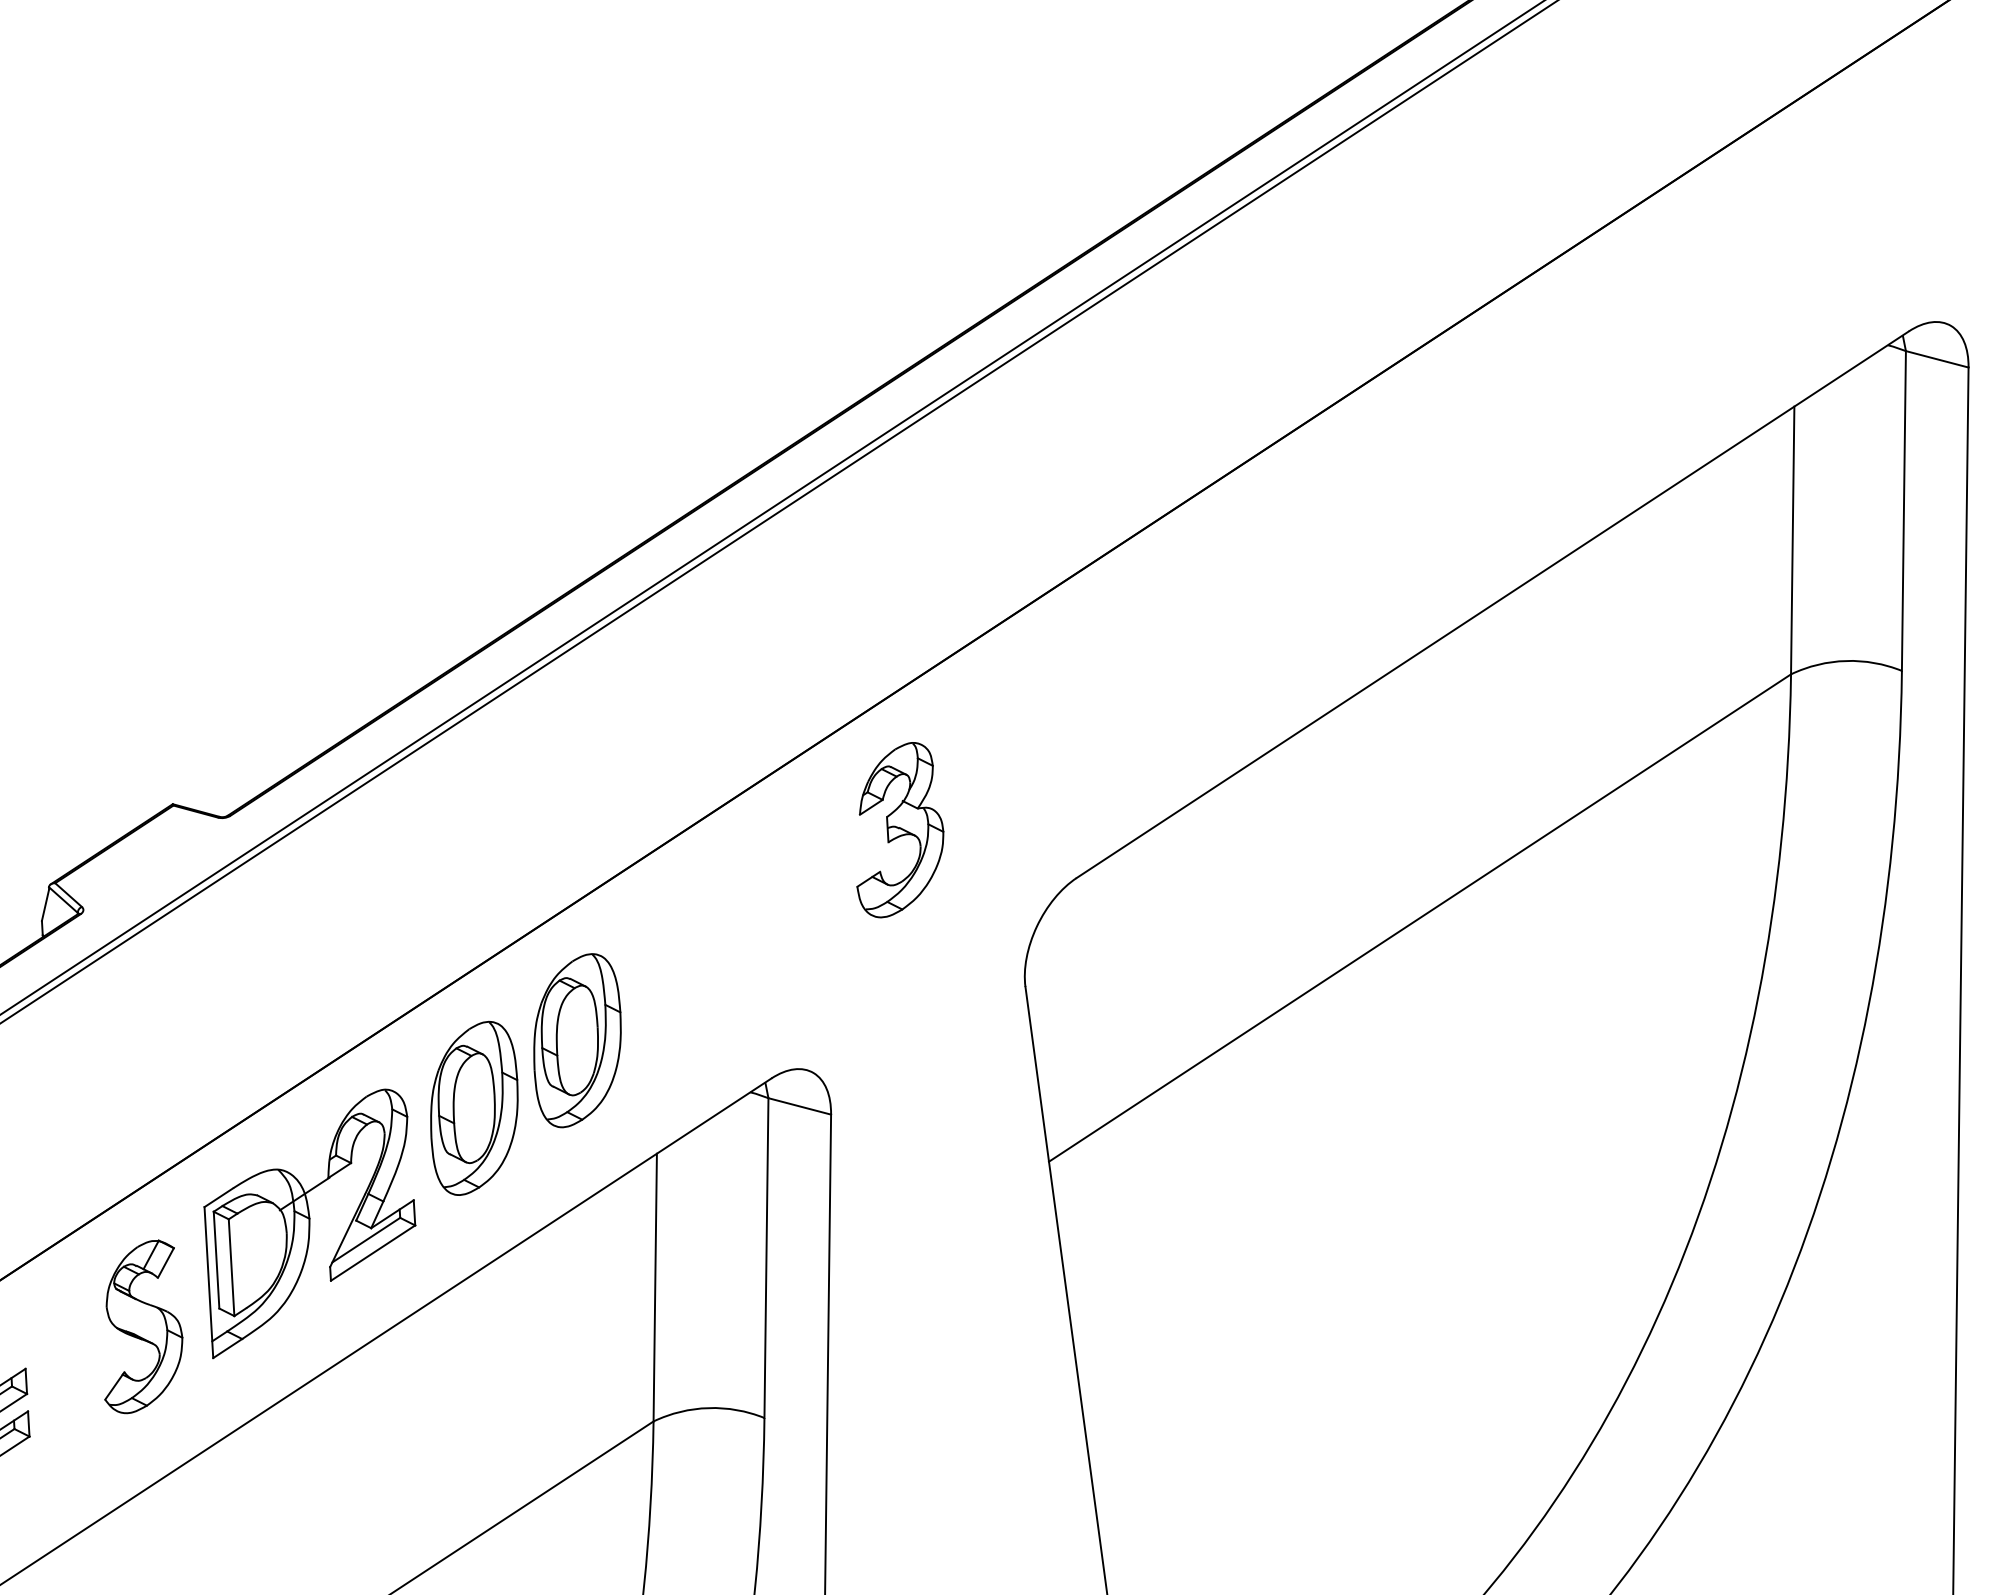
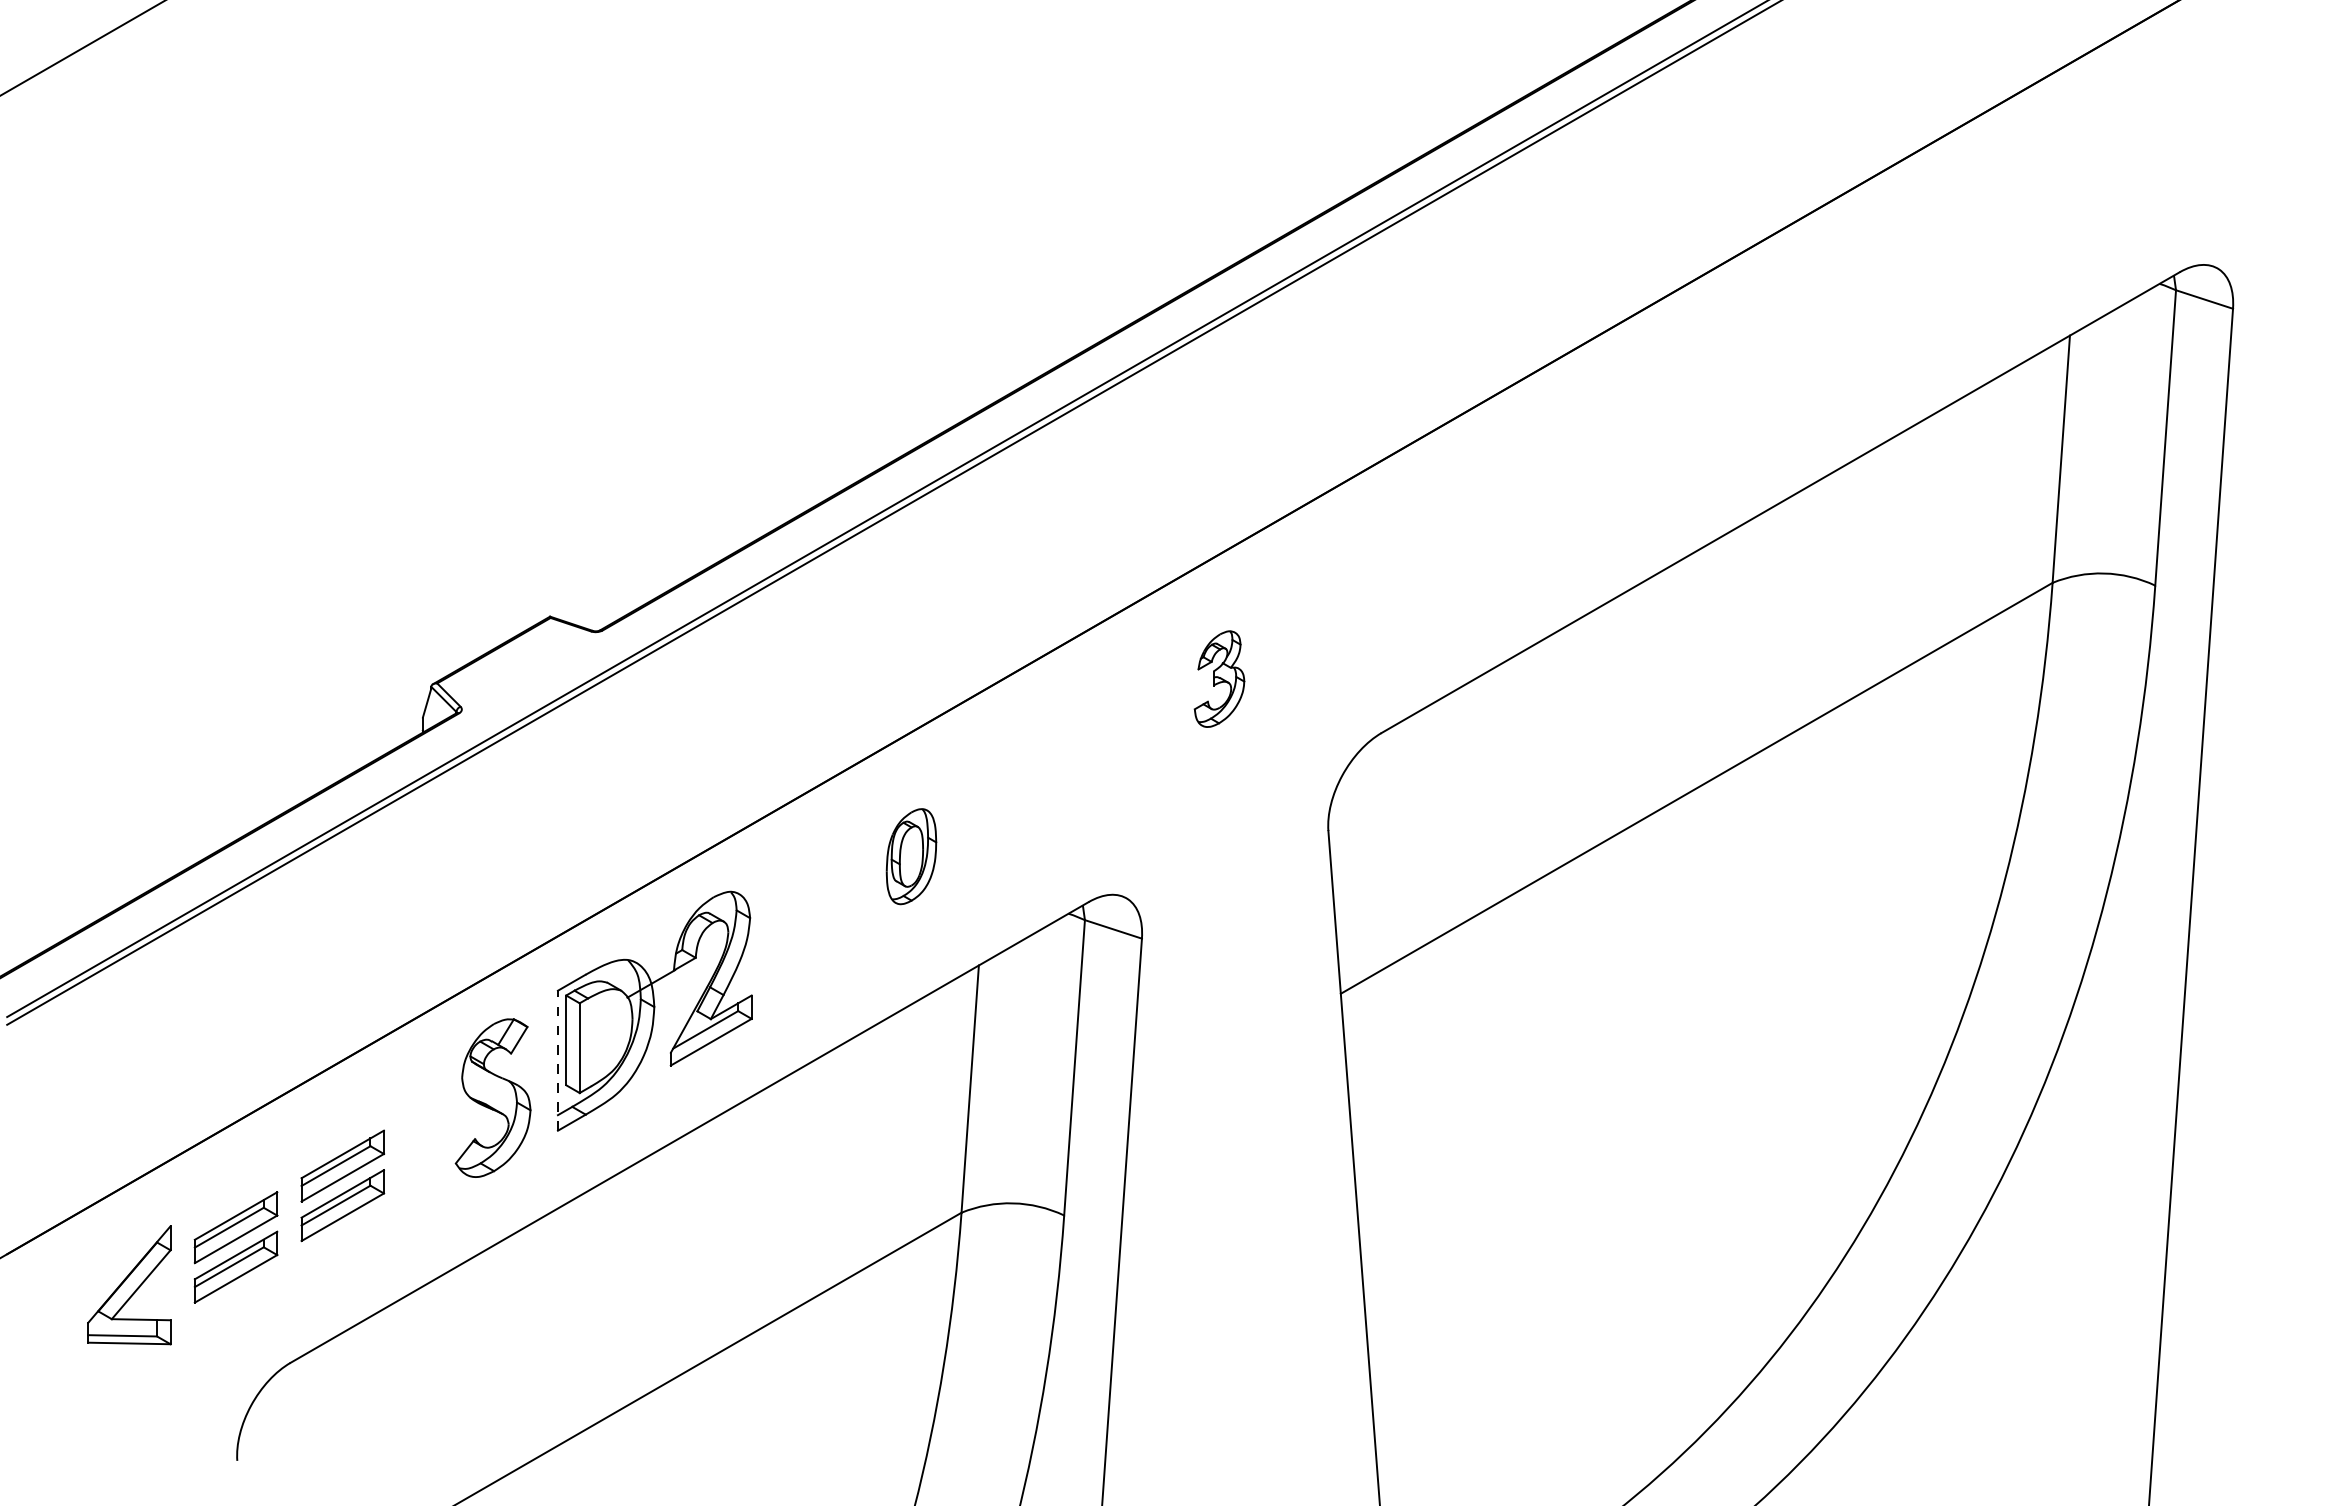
part: (898, 829) -> (1219, 678), size x0.6
part: (577, 1040) -> (911, 856), size x0.6
part: (474, 1107) -> (812, 913), removed
line: (208, 1282) -> (557, 1060), solid -> dashed

